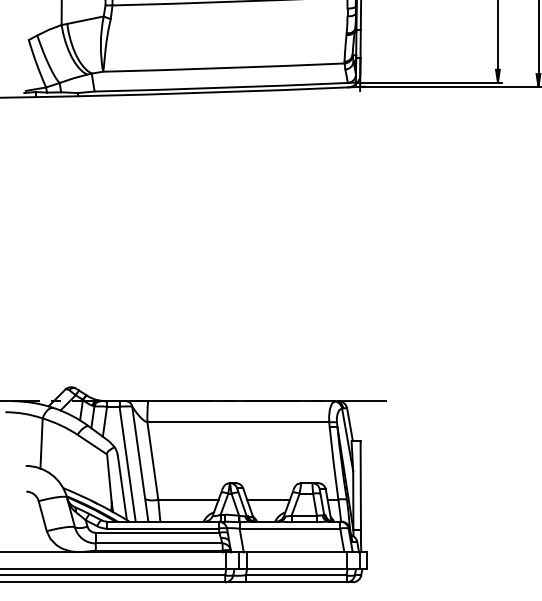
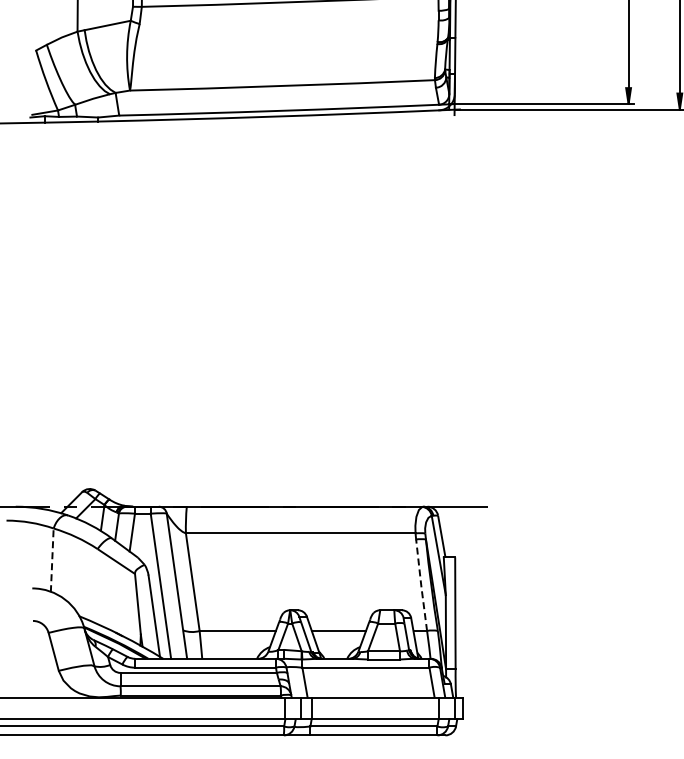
line: (41, 443) -> (52, 560), solid -> dashed
line: (333, 463) -> (421, 585), solid -> dashed

